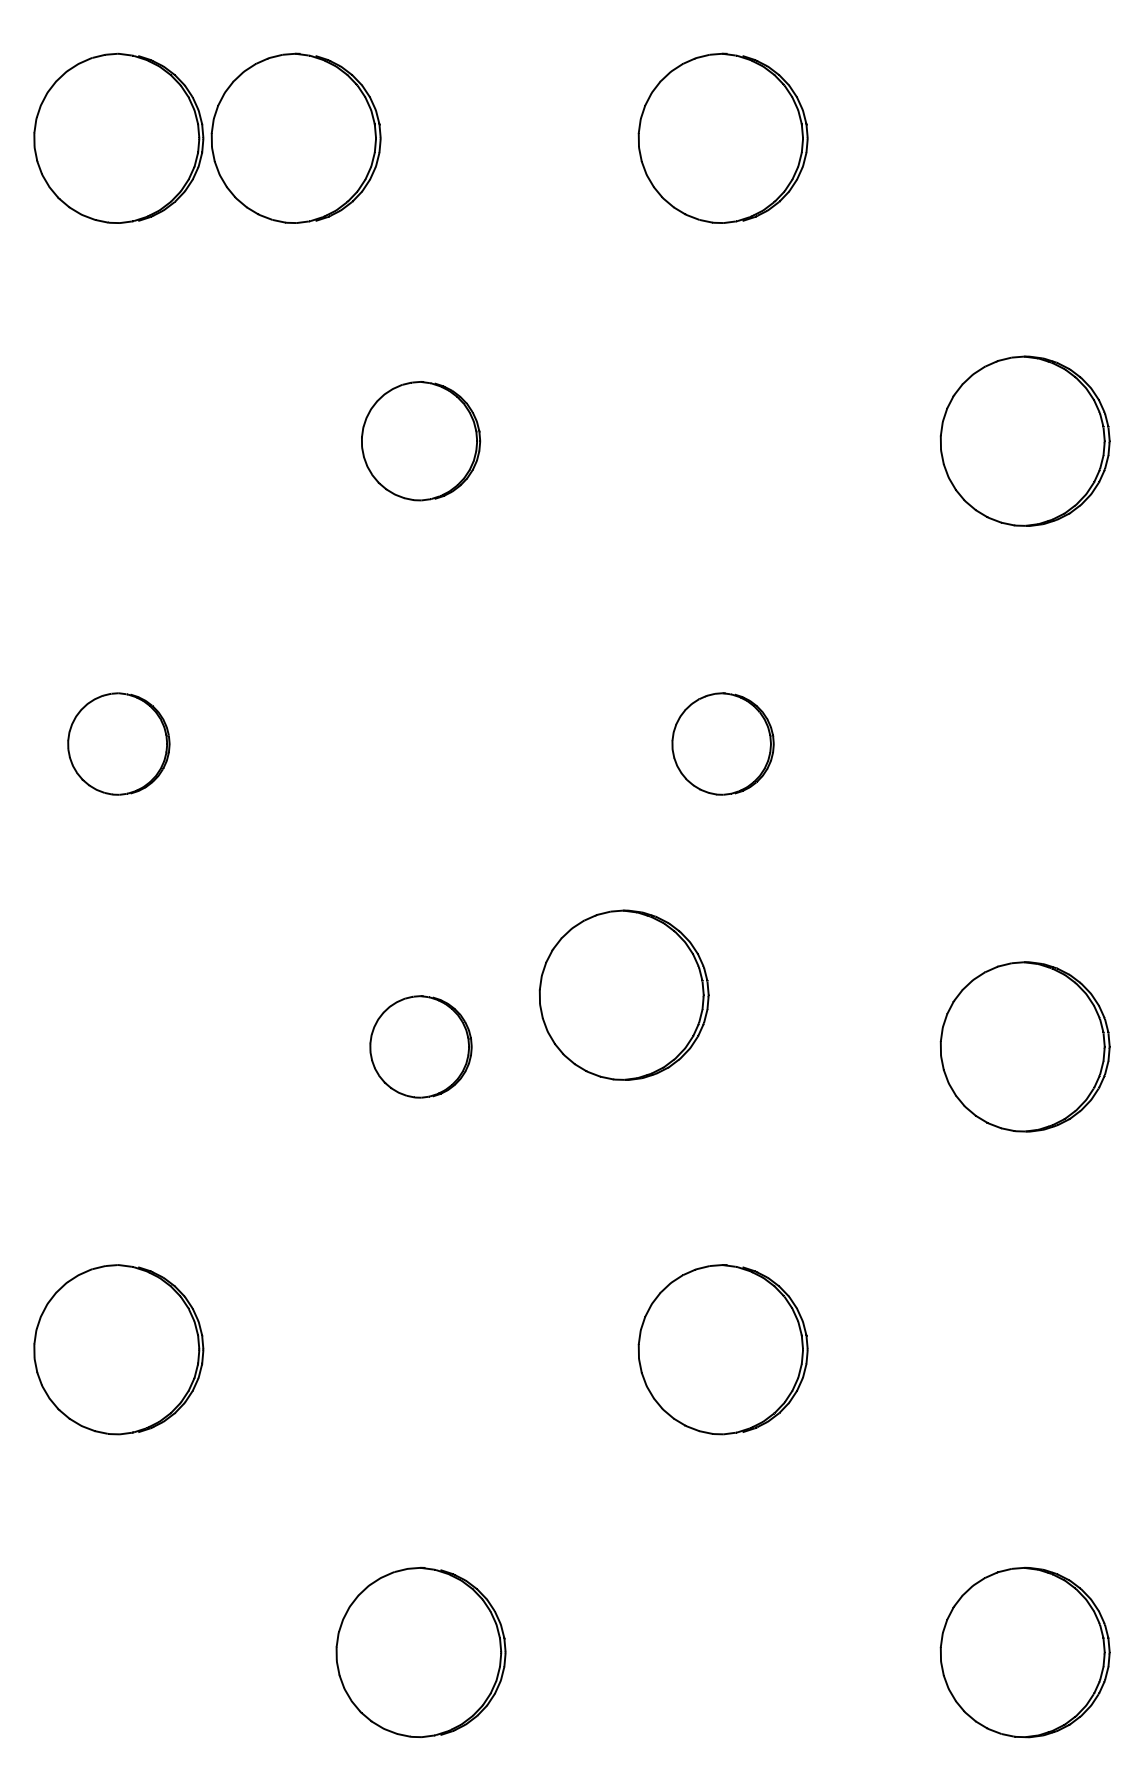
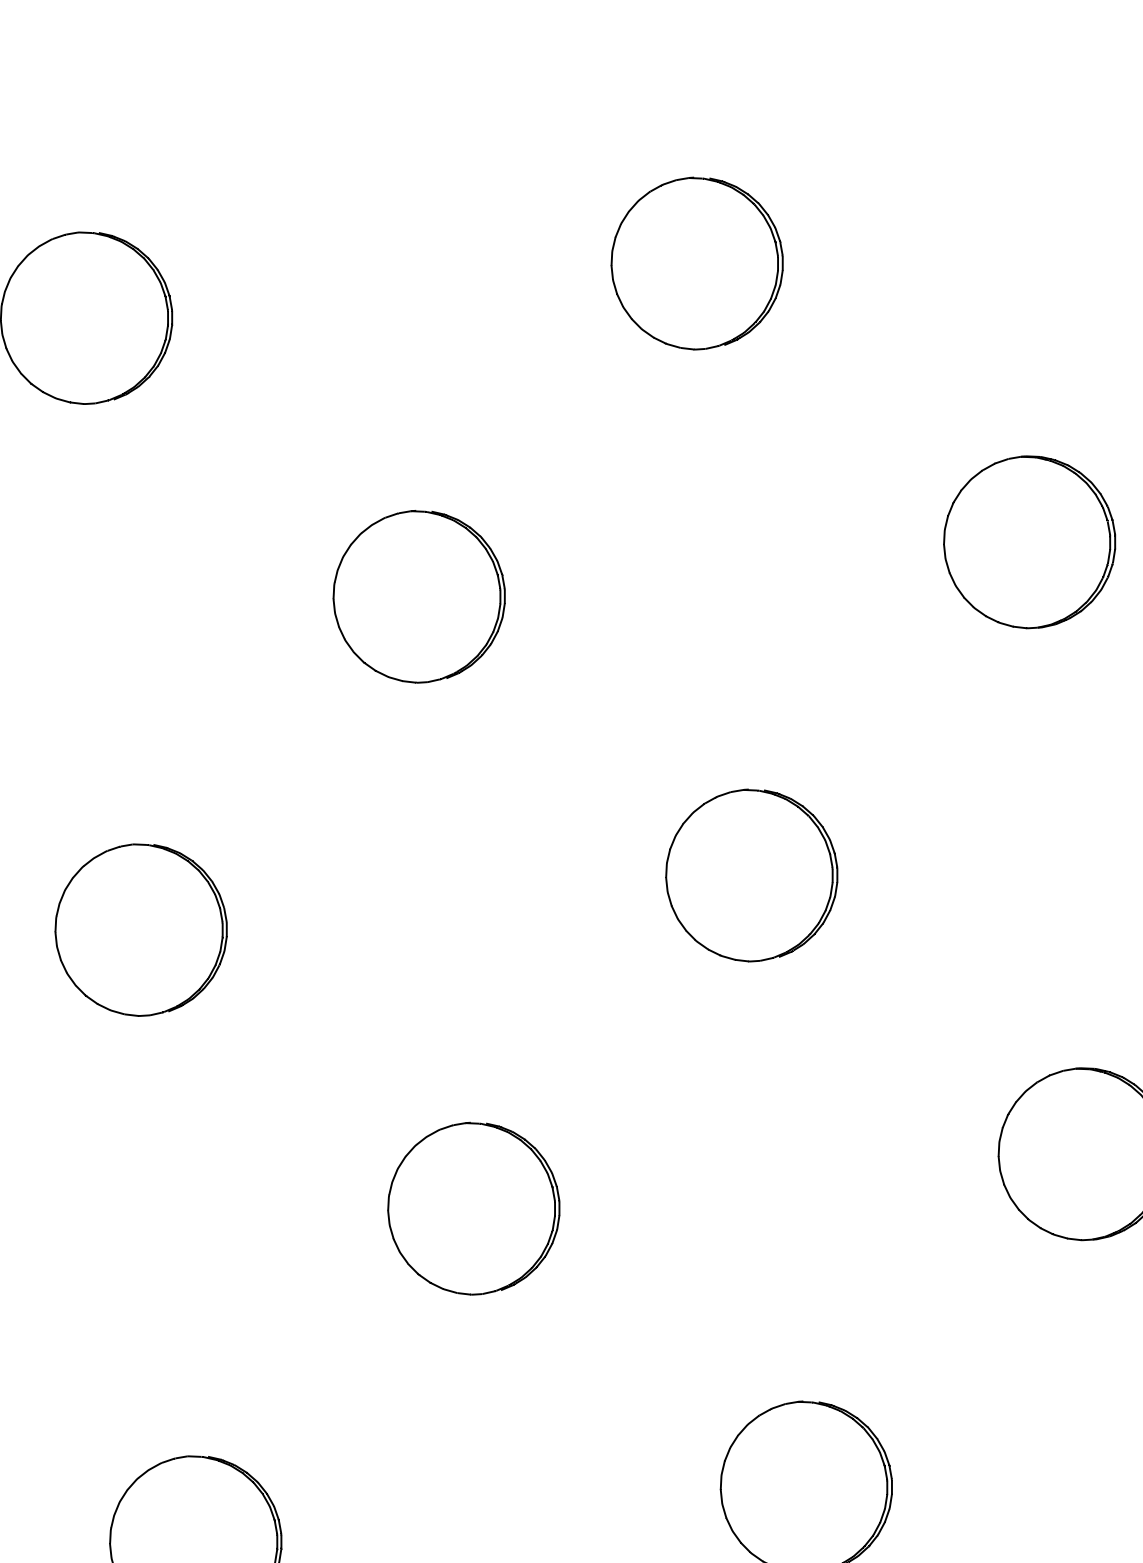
part: (295, 137) -> (265, 301), removed
part: (420, 440) -> (418, 595), size x1.43
part: (118, 743) -> (140, 929), size x1.67
part: (722, 743) -> (751, 874), size x1.67
part: (623, 994) -> (673, 1137), removed
part: (420, 1046) -> (473, 1208), size x1.67

